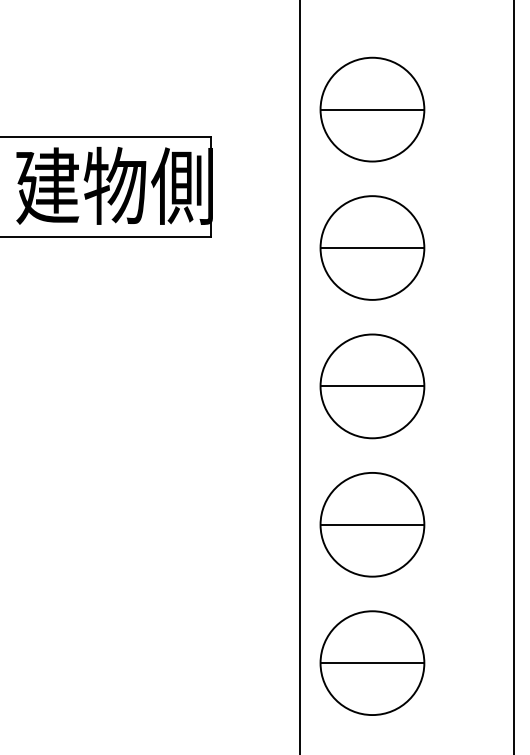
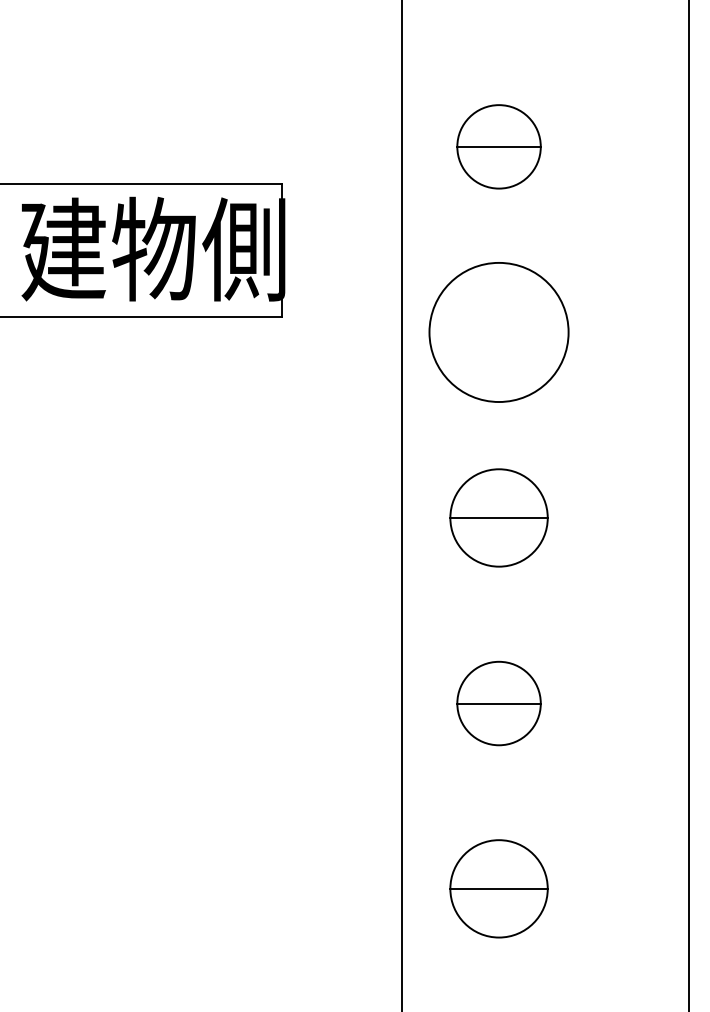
part: (372, 109) -> (499, 146), size x0.6
line: (372, 248) -> (499, 333), removed
part: (372, 386) -> (499, 518), size x0.7
part: (372, 524) -> (499, 703), size x0.6
part: (372, 662) -> (499, 888), size x0.7

